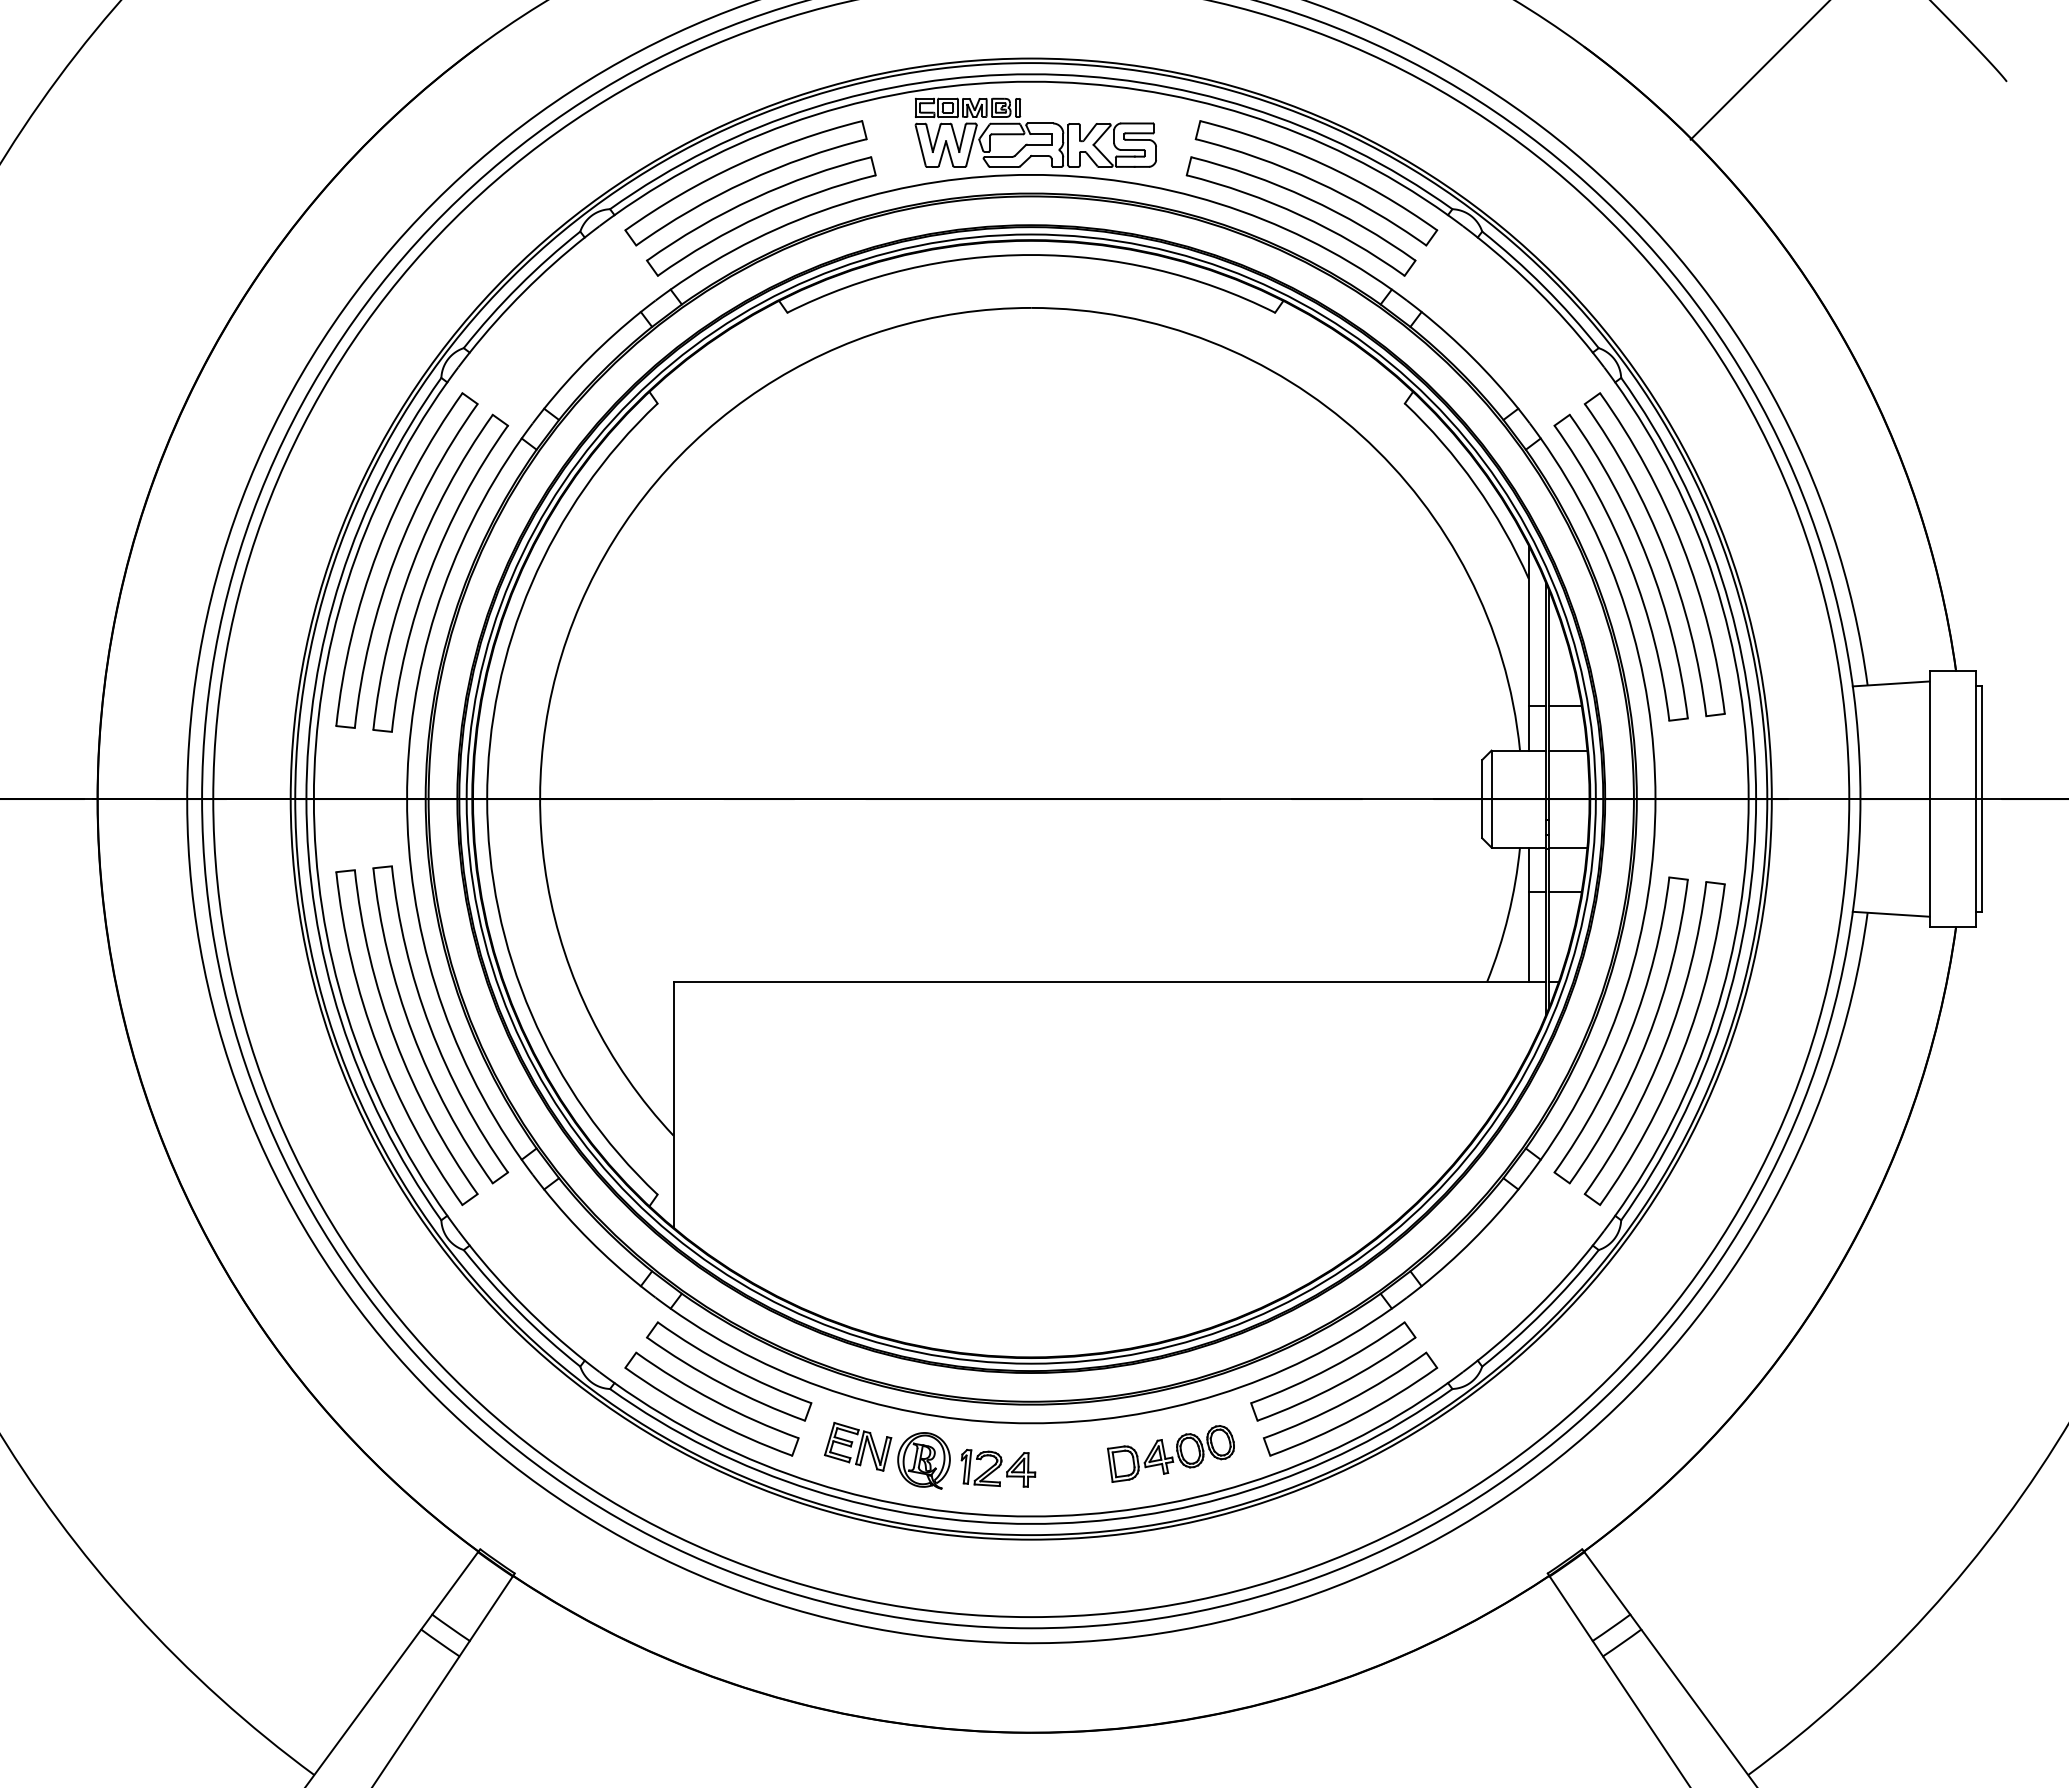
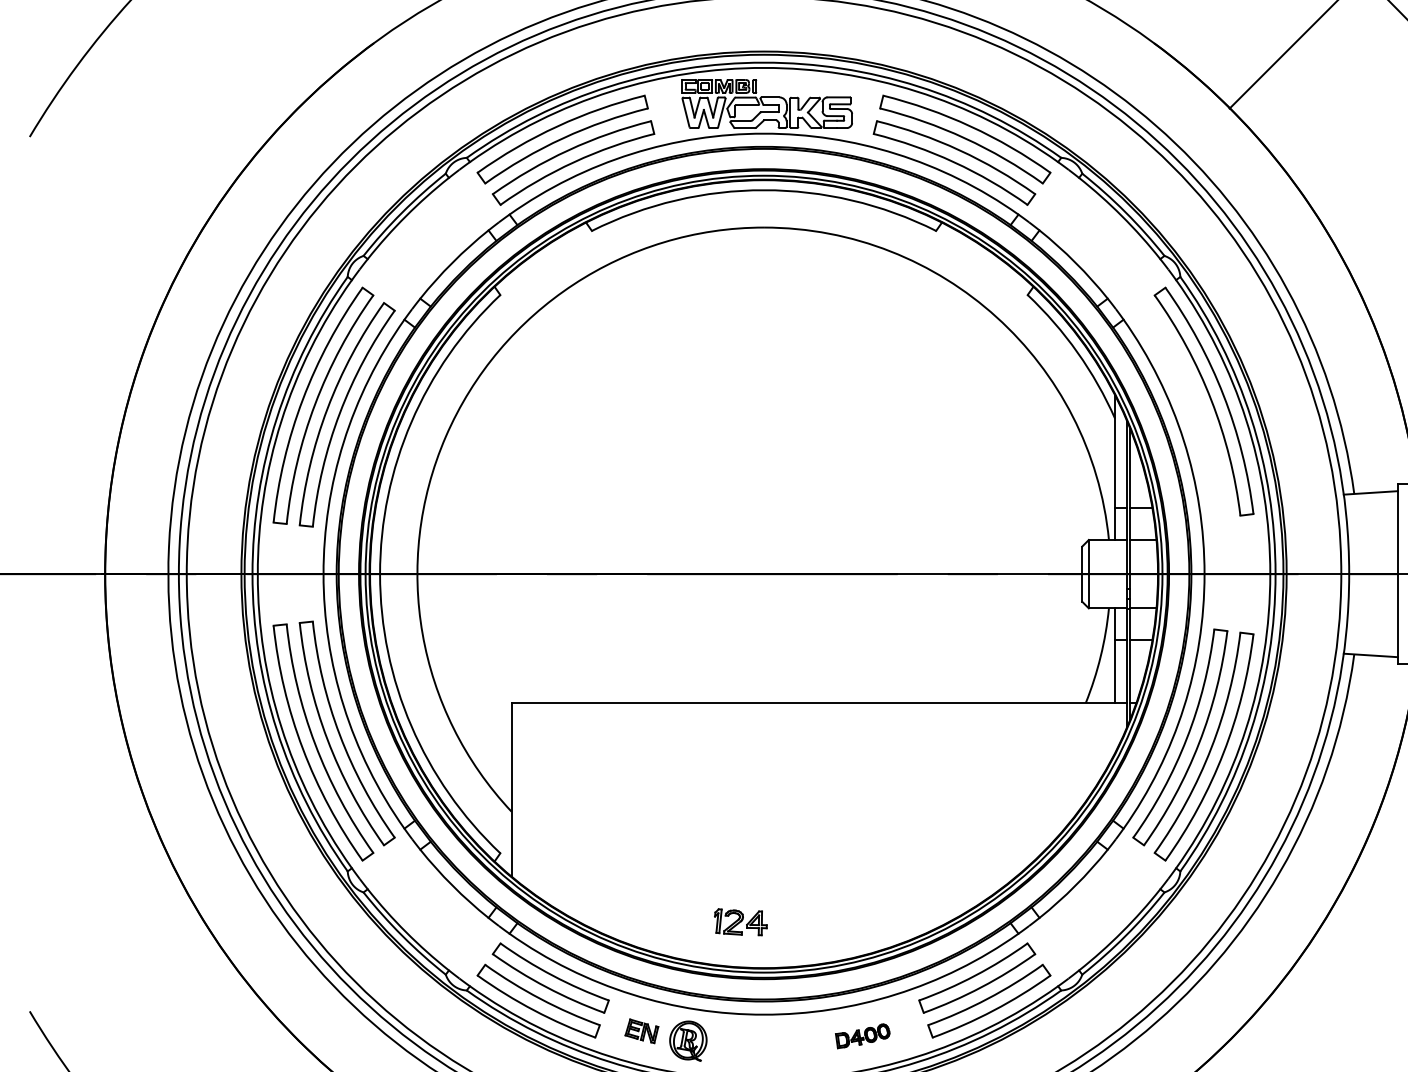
part: (1628, 564) -> (1185, 408), removed
part: (858, 1446) -> (642, 1031), size x0.7
part: (1170, 1453) -> (862, 1035), size x0.6
part: (998, 1468) -> (740, 922), moved

